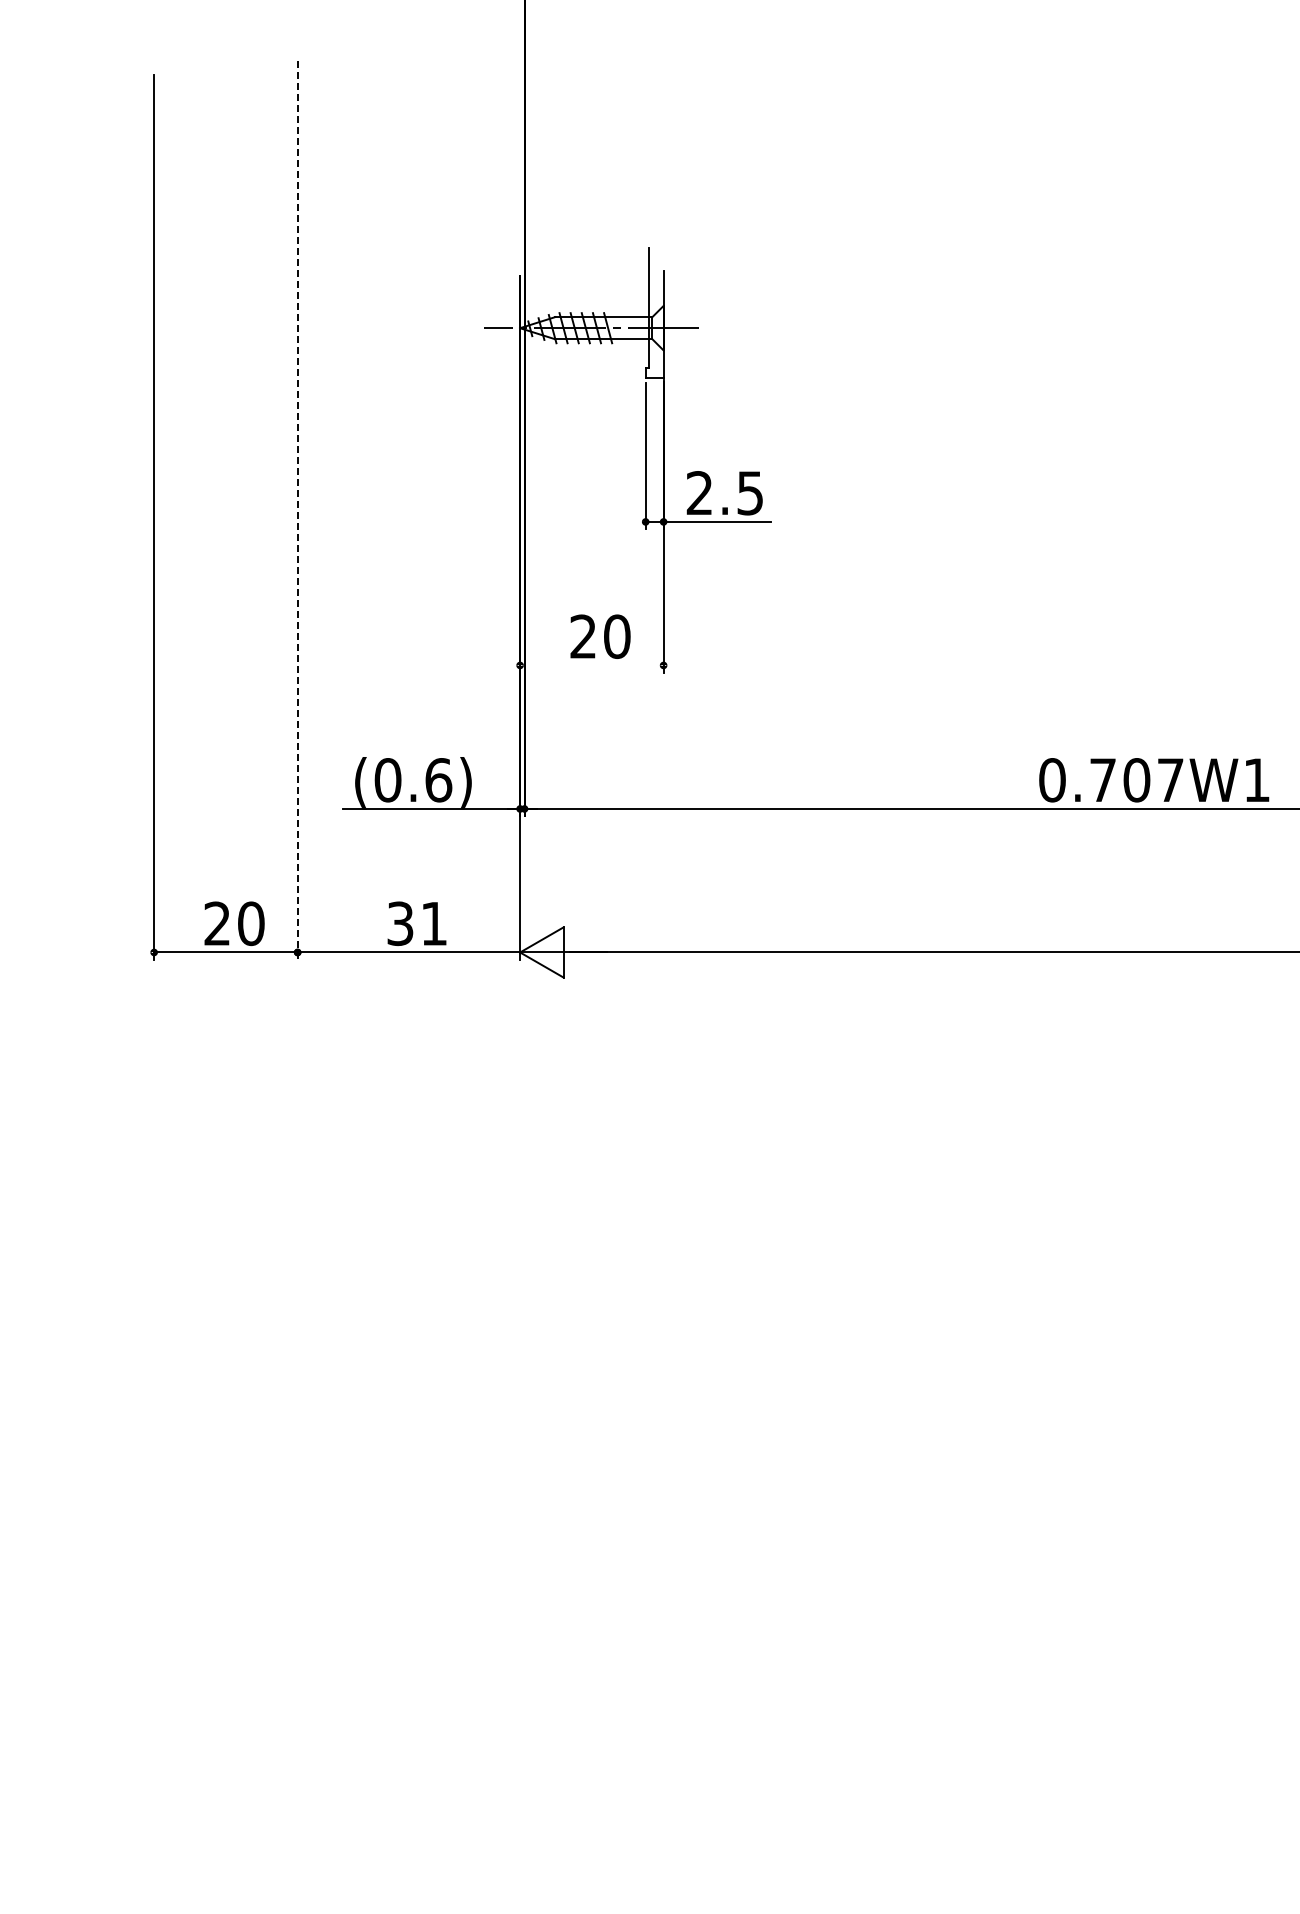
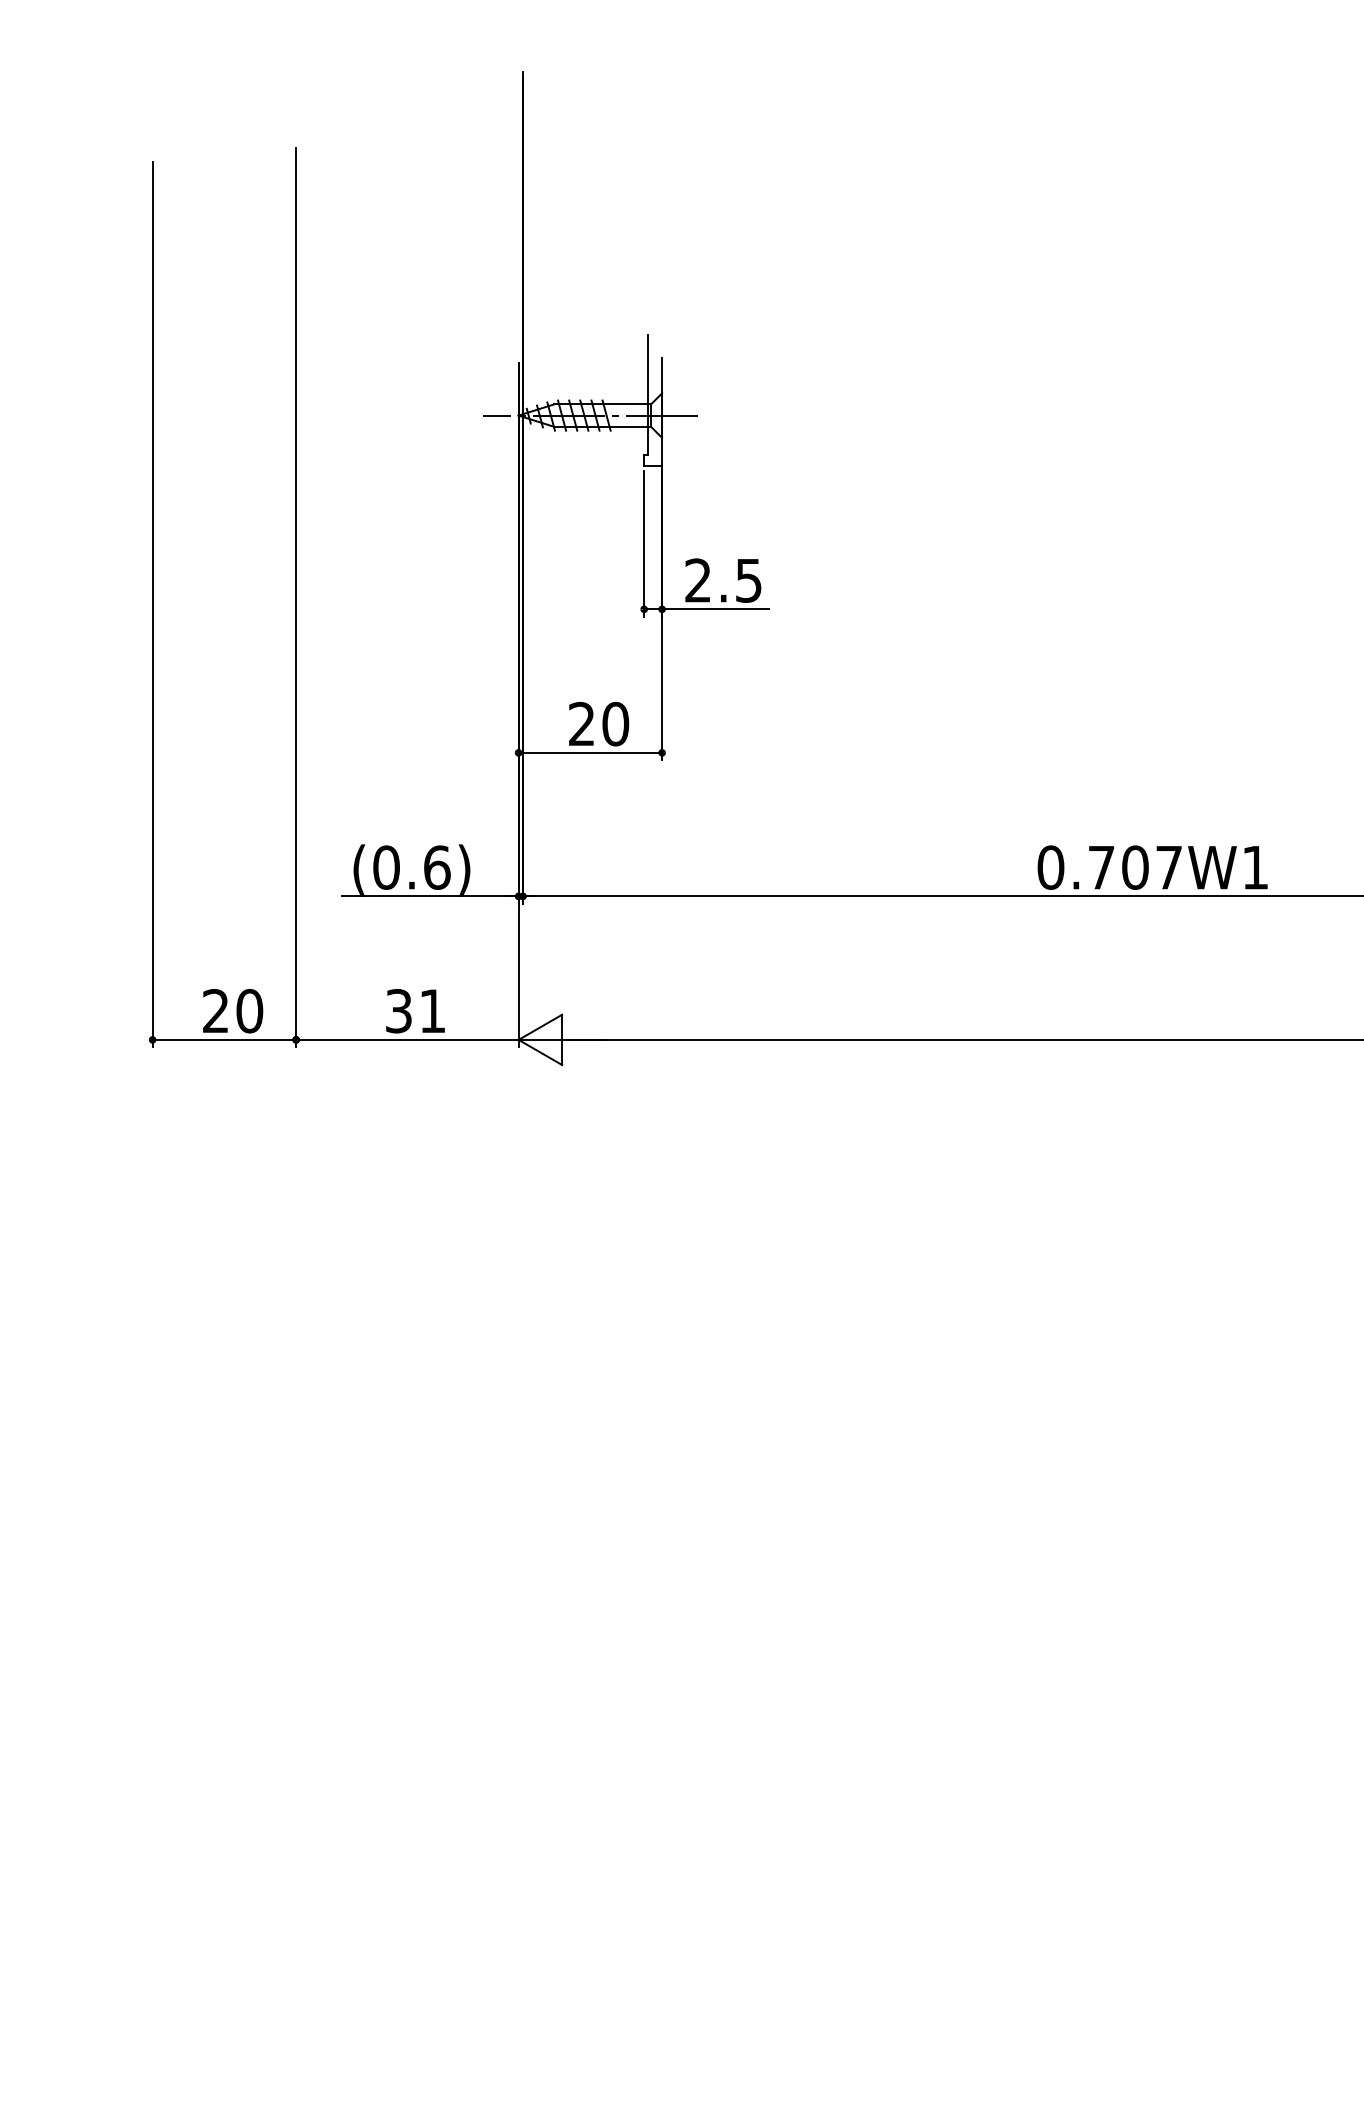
line: (298, 510) -> (296, 597), dashed -> solid
line: (592, 665) -> (590, 752), added

